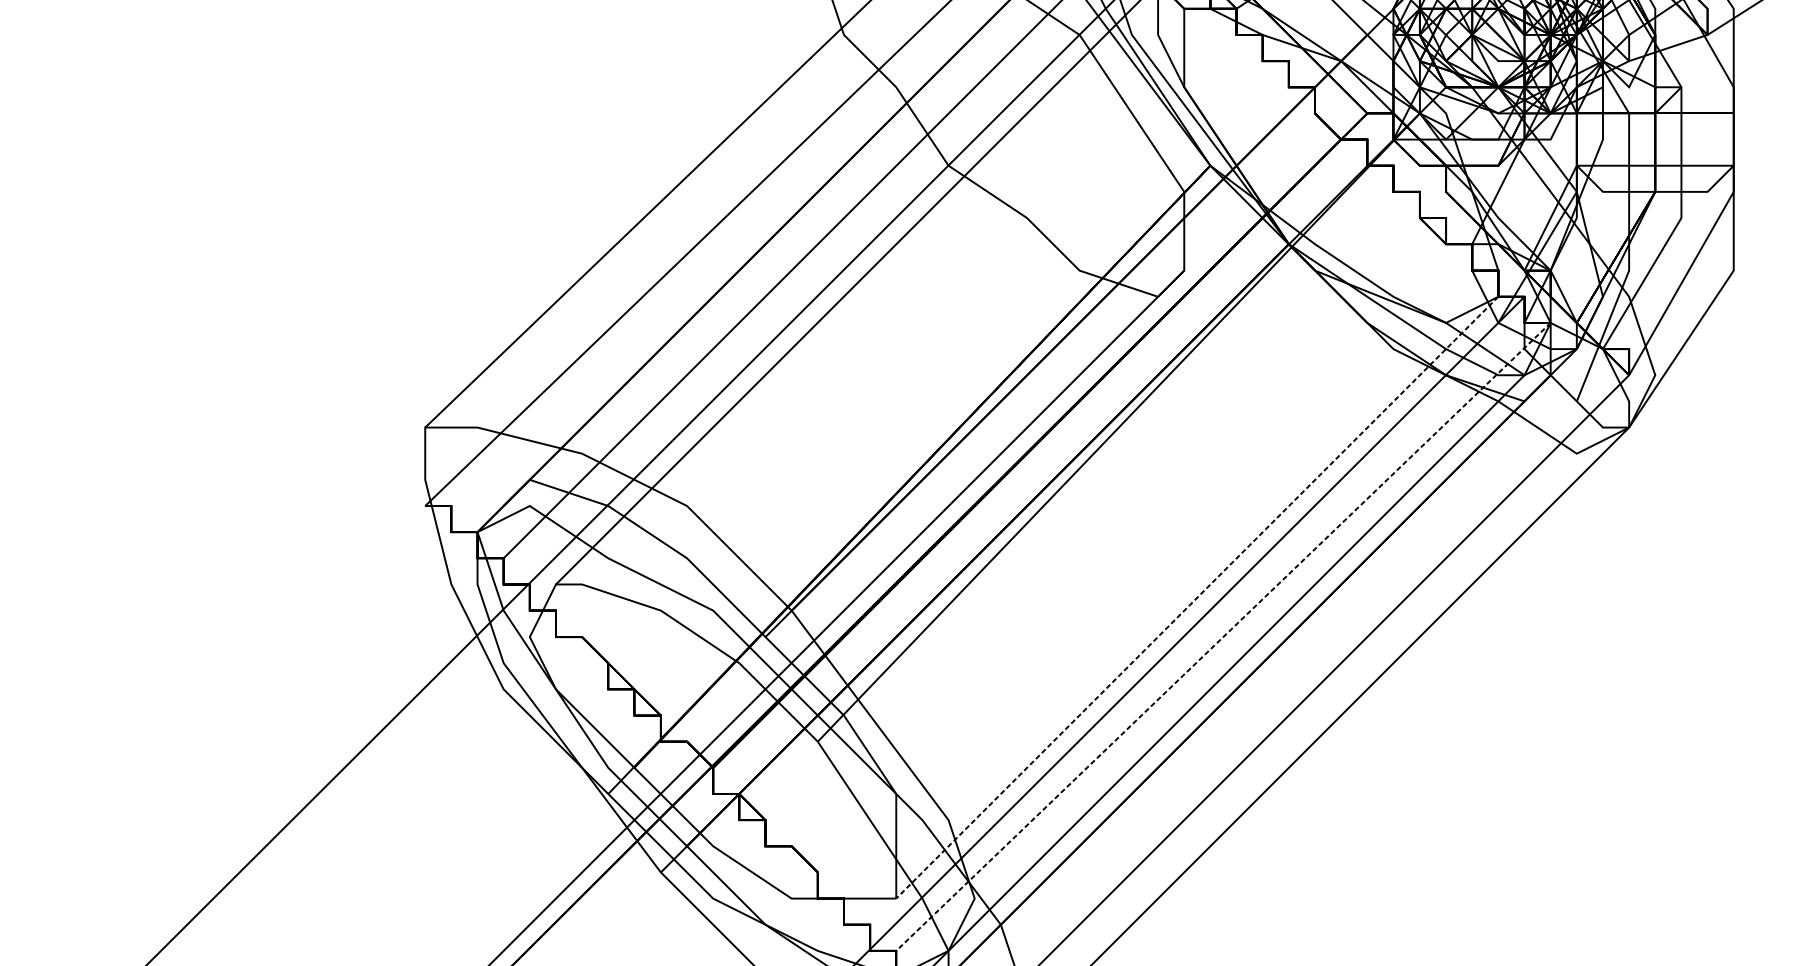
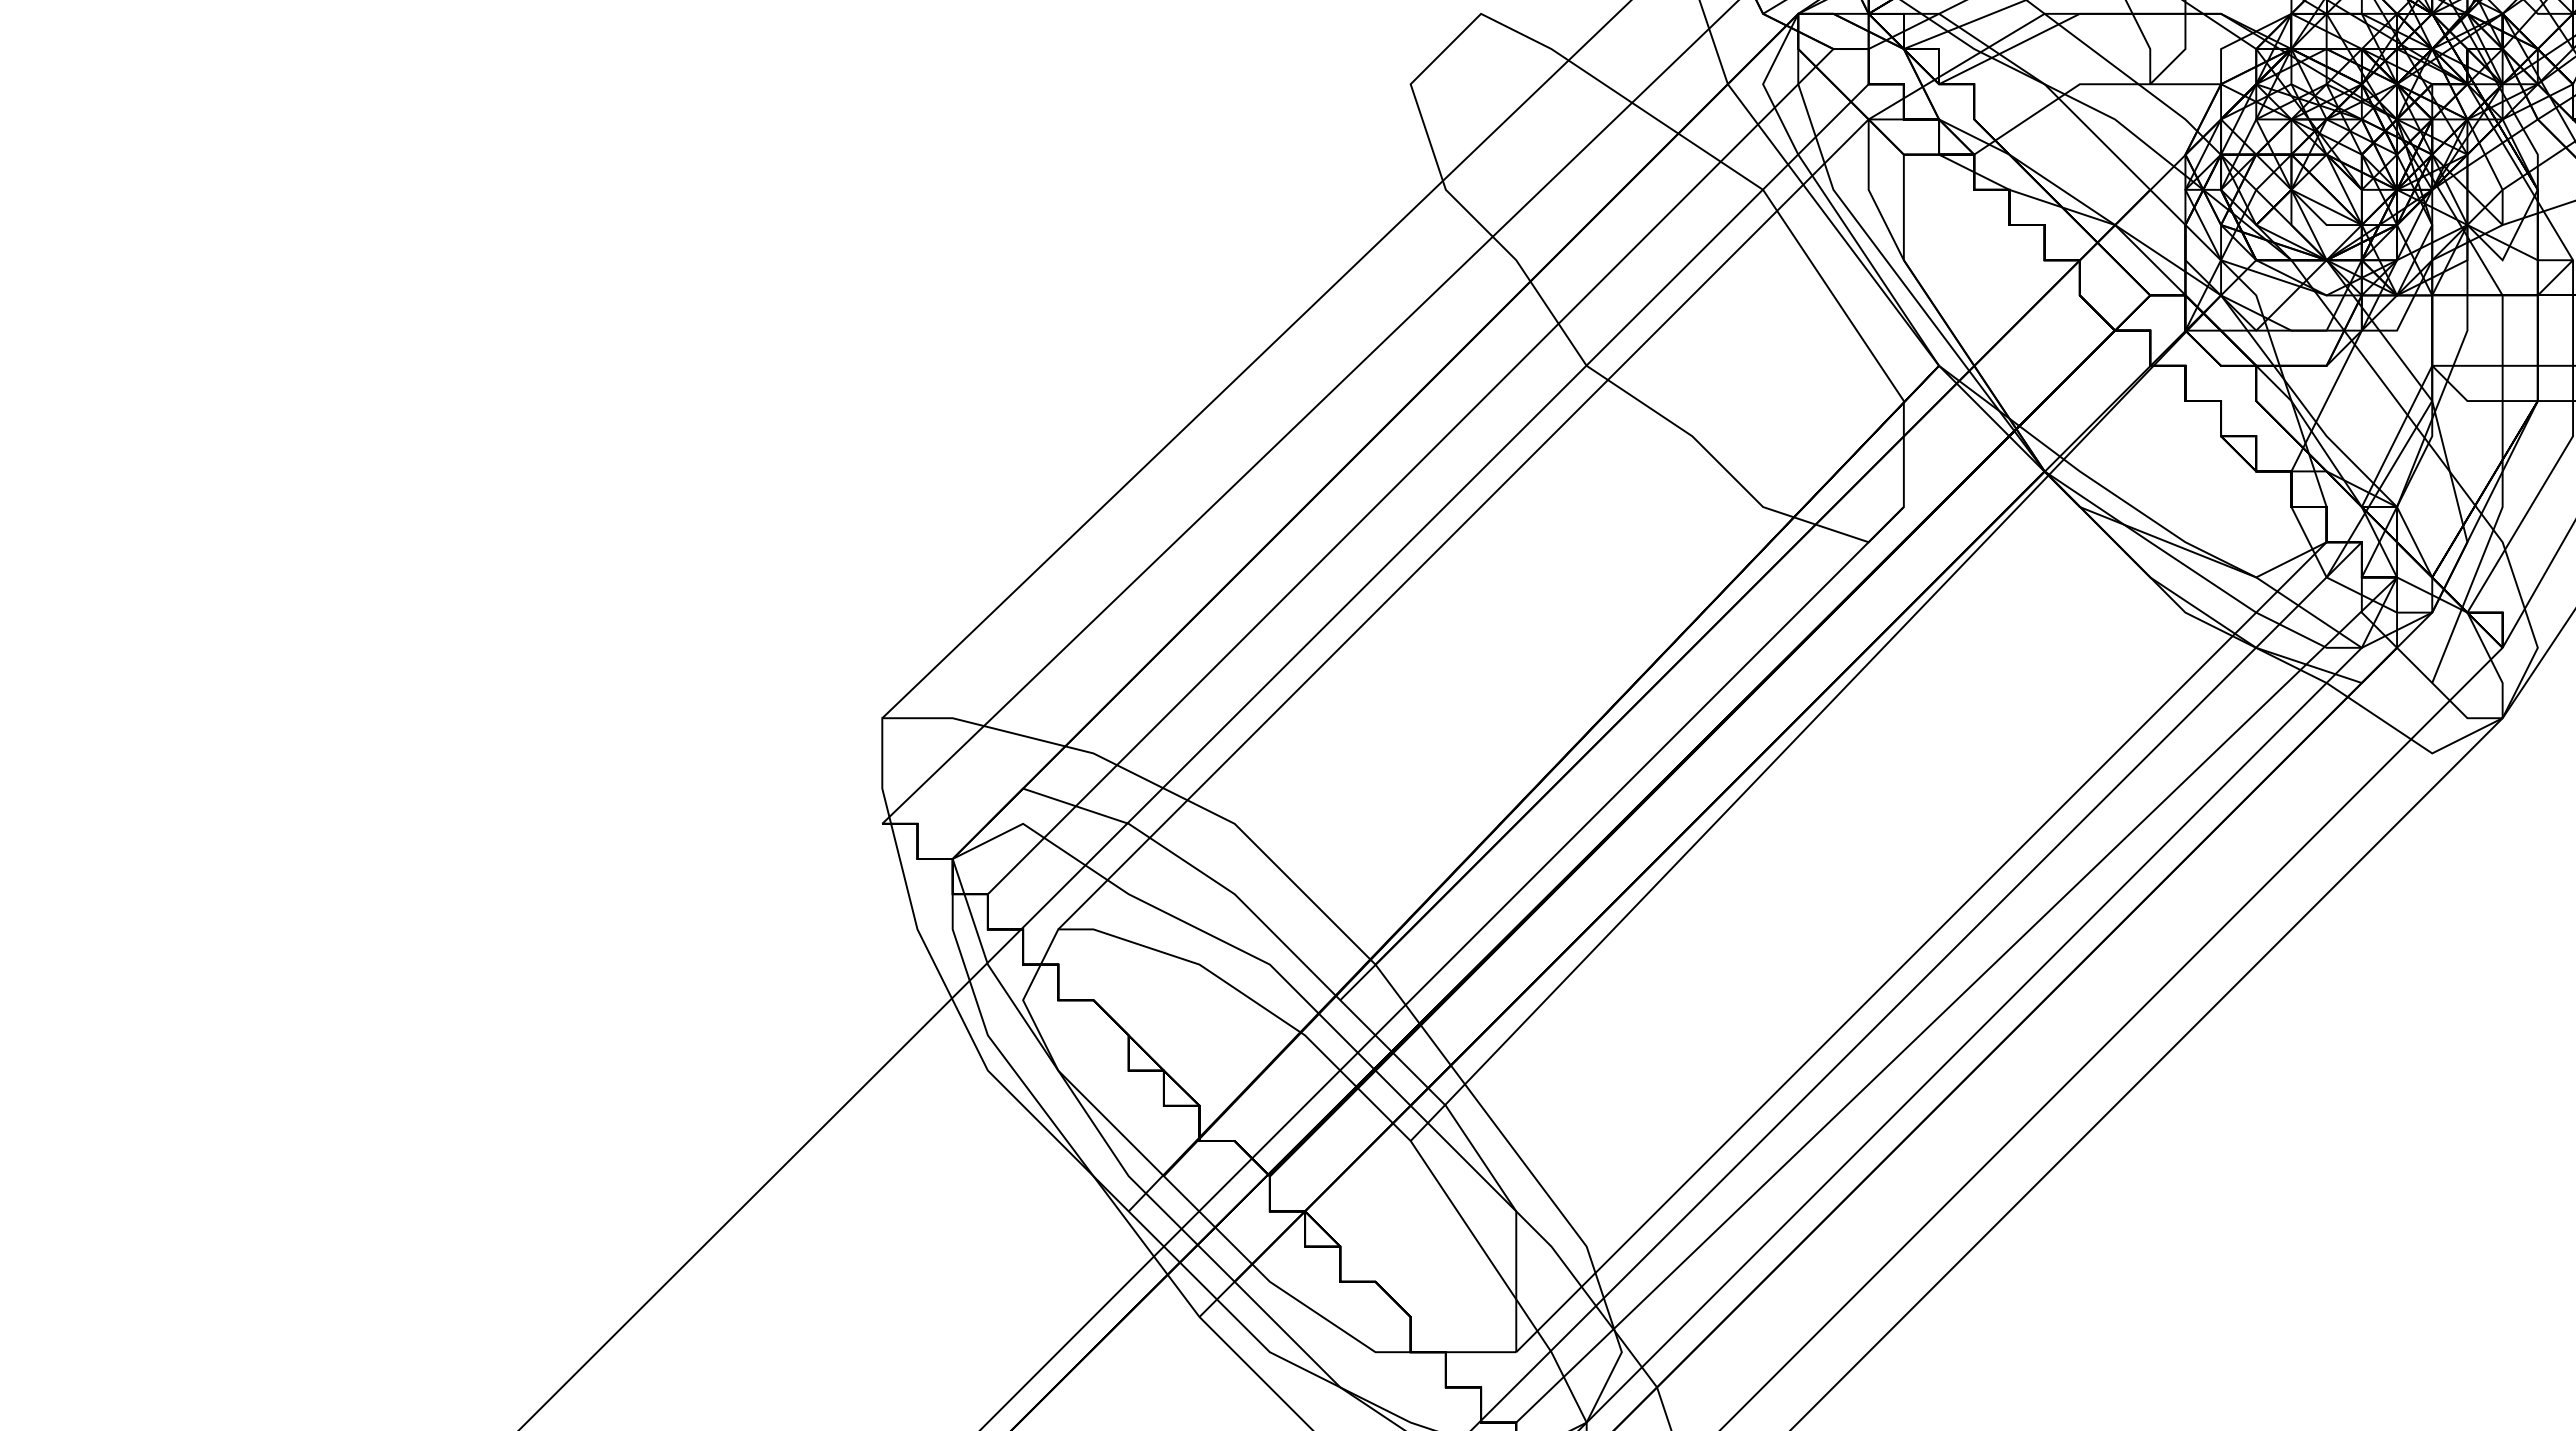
line: (1197, 597) -> (1921, 947), dashed -> solid
line: (1223, 637) -> (1956, 1000), dashed -> solid

